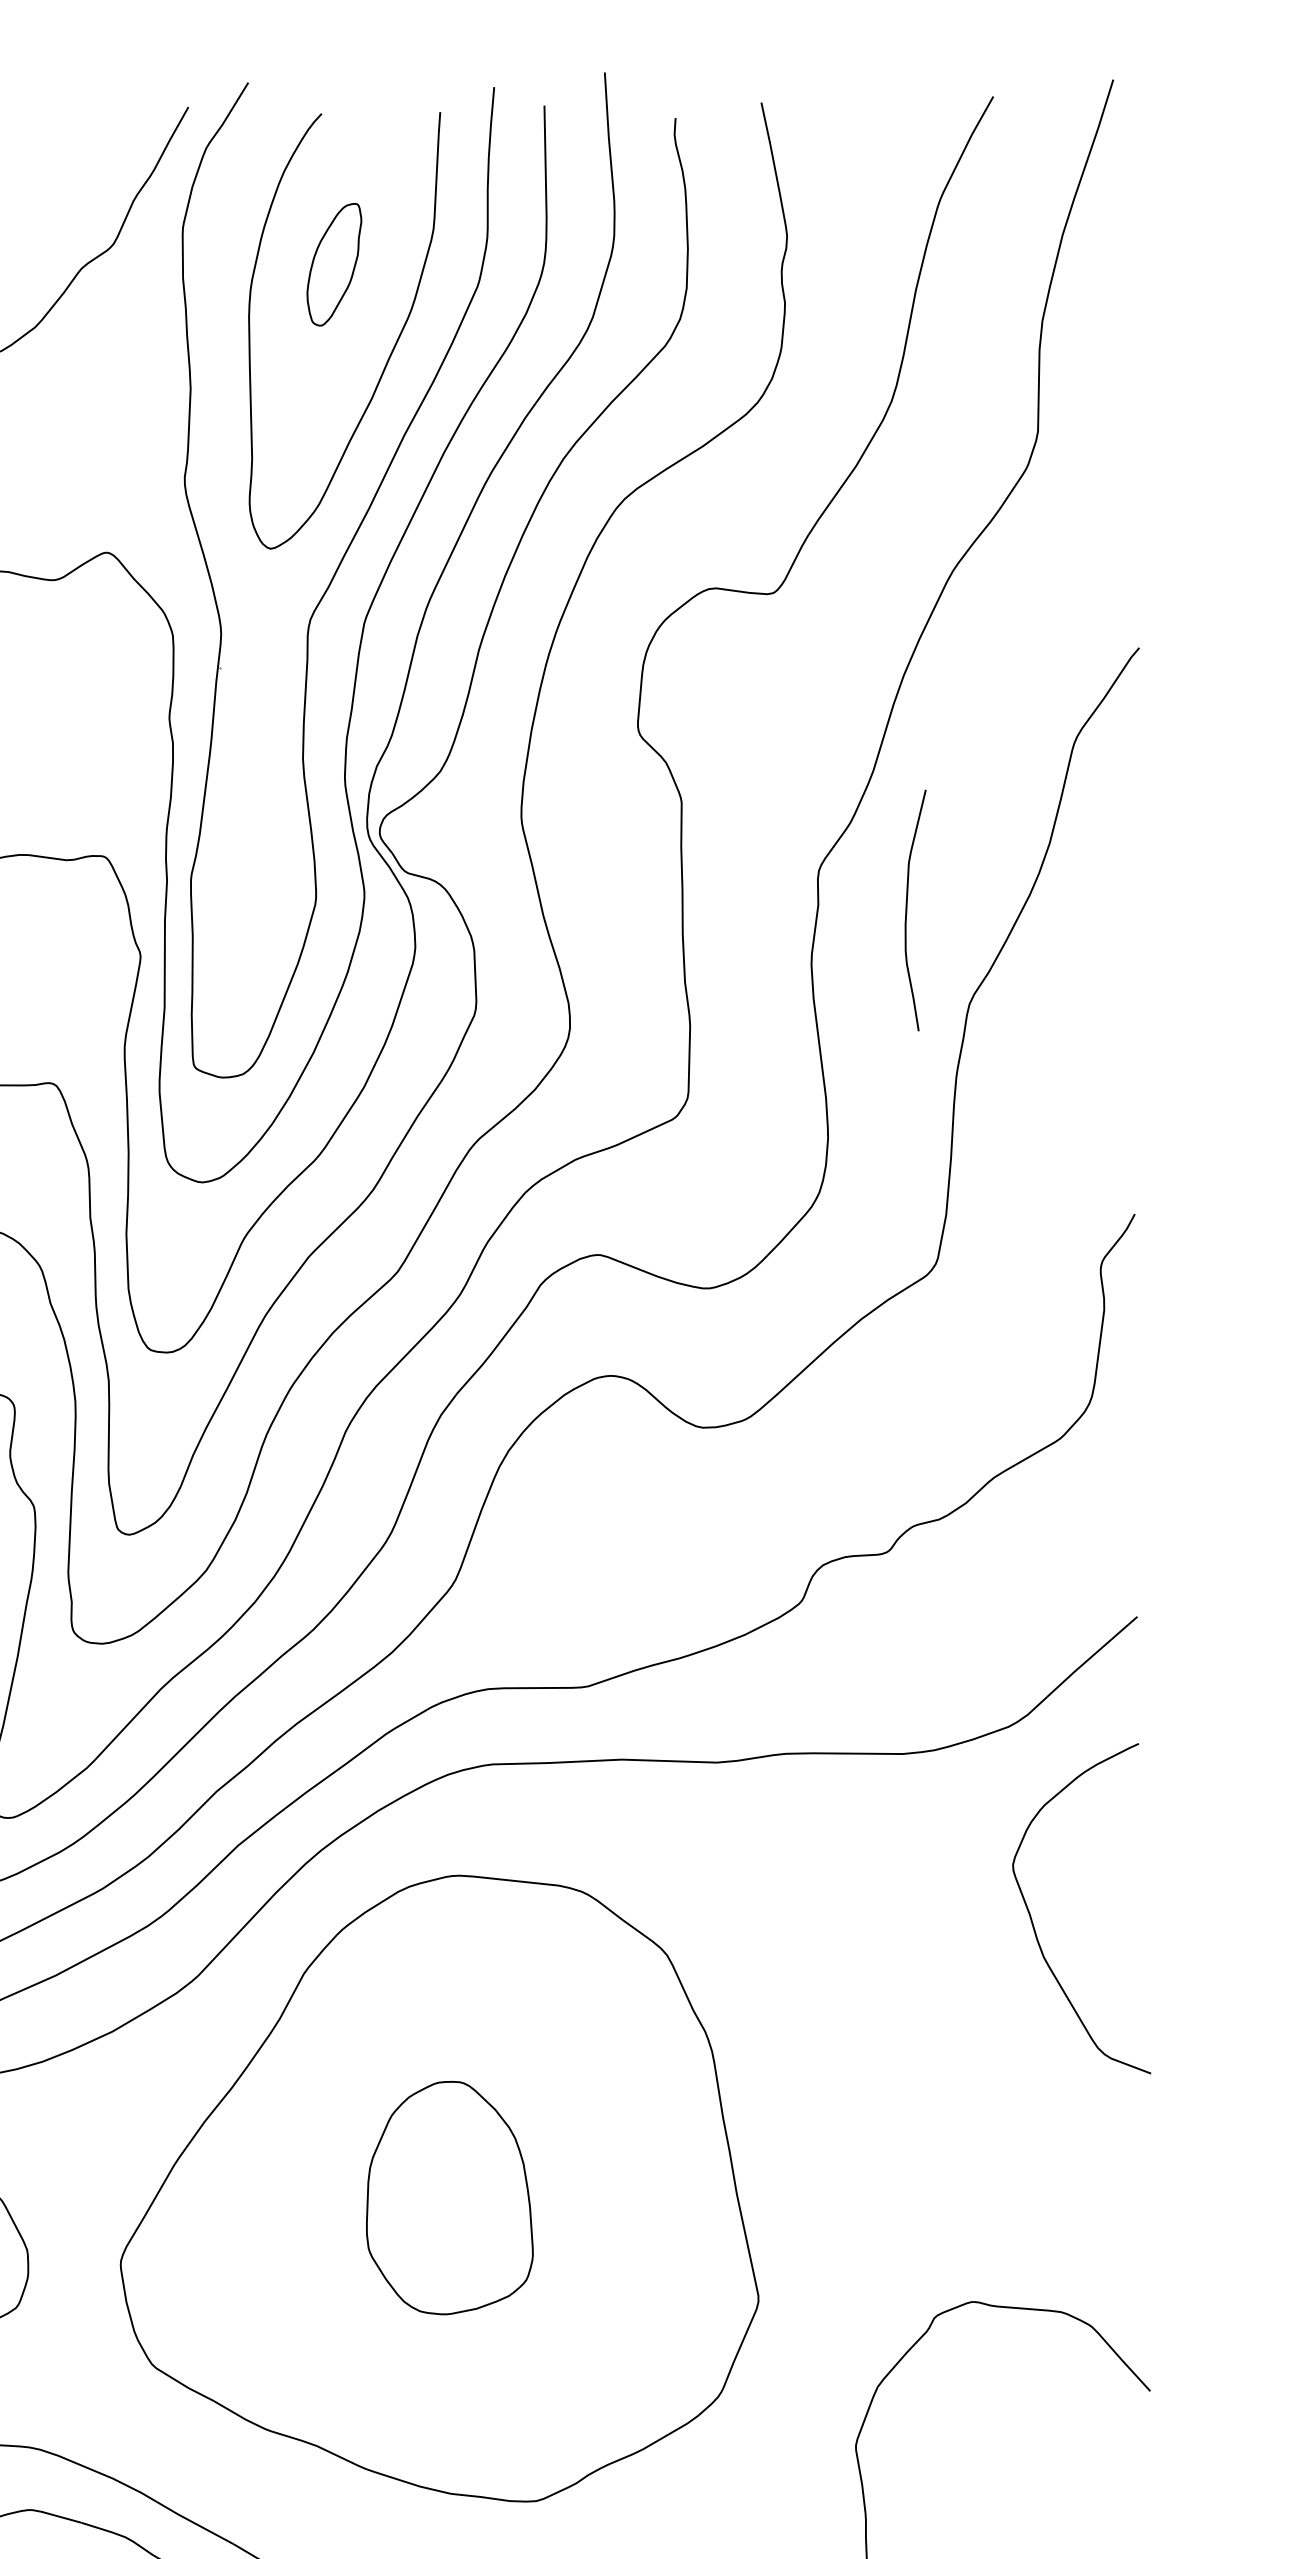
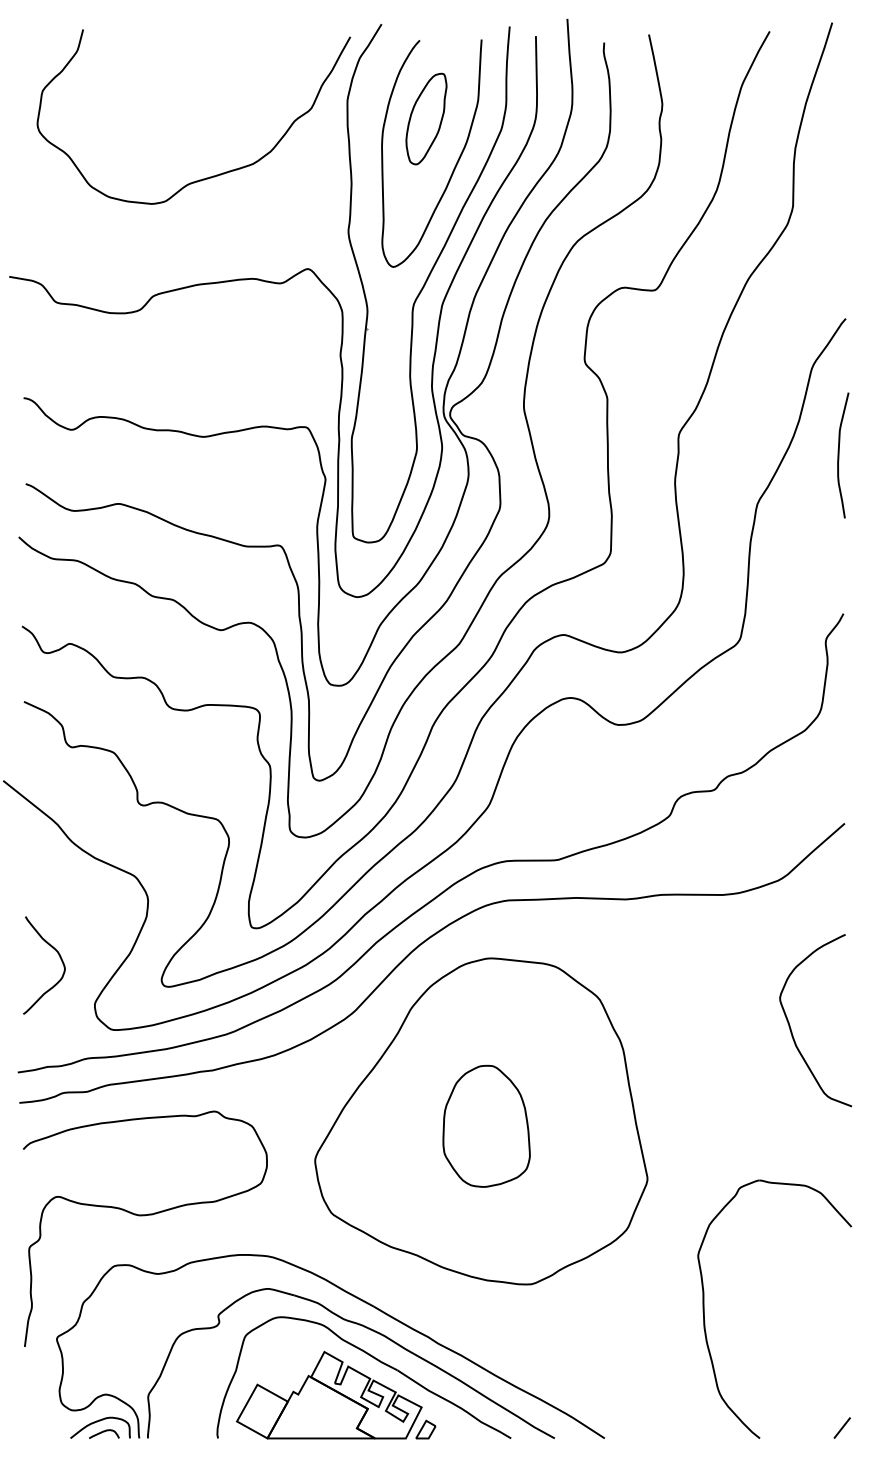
part: (334, 263) -> (426, 118), size x1.43
curve: (908, 910) -> (839, 455), moved
curve: (1034, 1923) -> (791, 1028), moved

